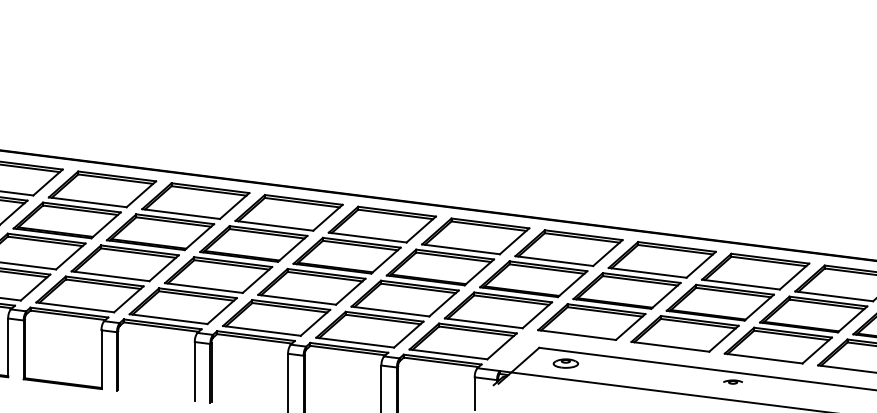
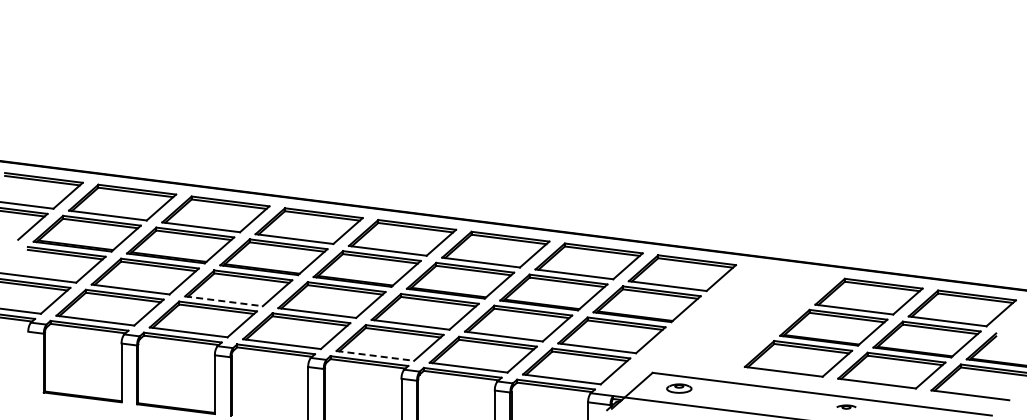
line: (111, 276) -> (224, 301), solid -> dashed
part: (627, 291) -> (740, 316), removed
line: (262, 330) -> (375, 355), solid -> dashed

